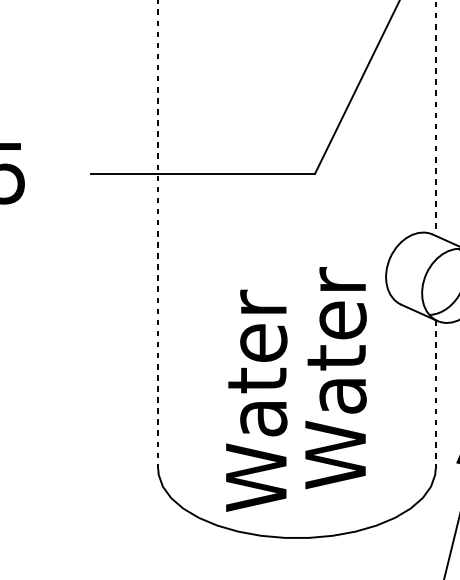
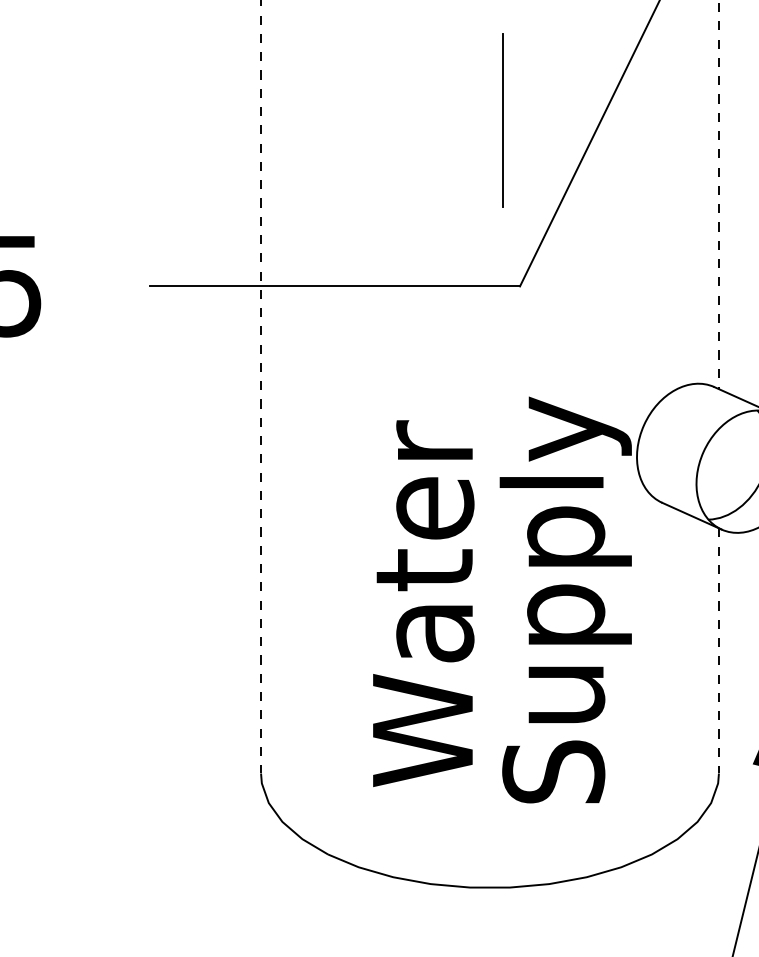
line: (304, 72) -> (502, 119), added
text: (342, 364) -> (565, 601), Water -> Supply
text: (256, 400) -> (423, 603), moved

